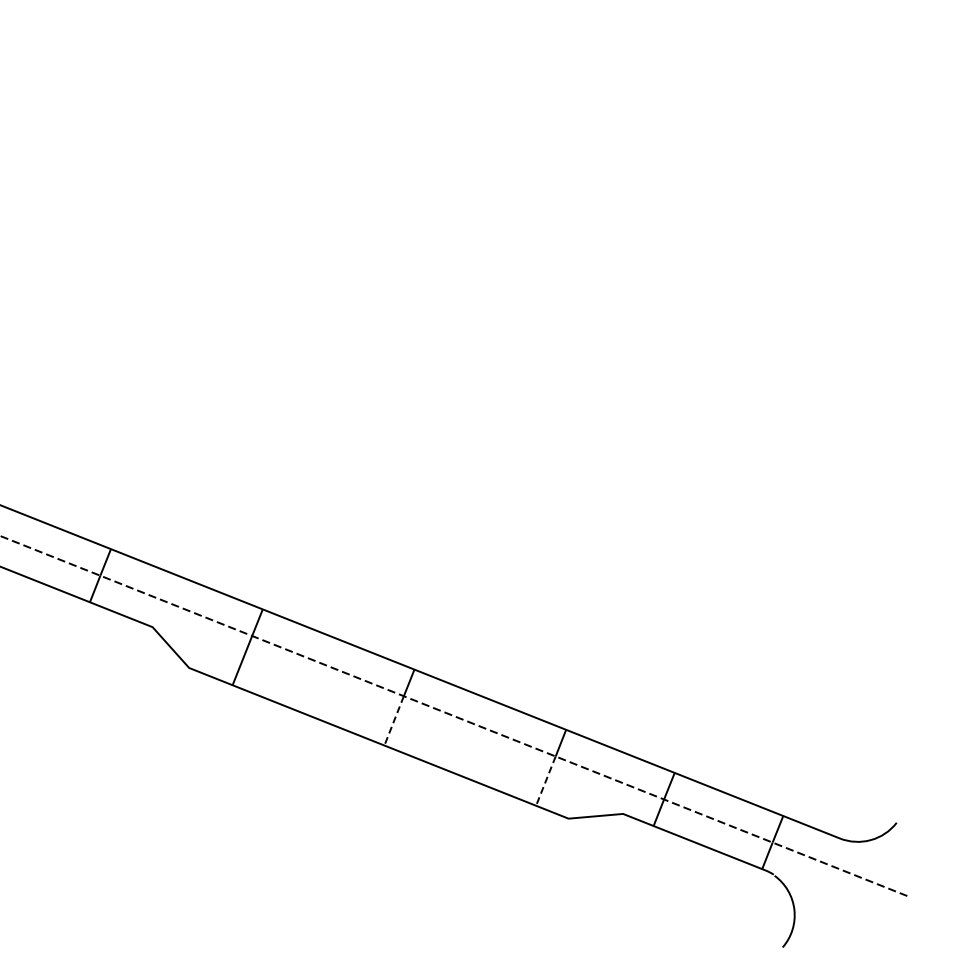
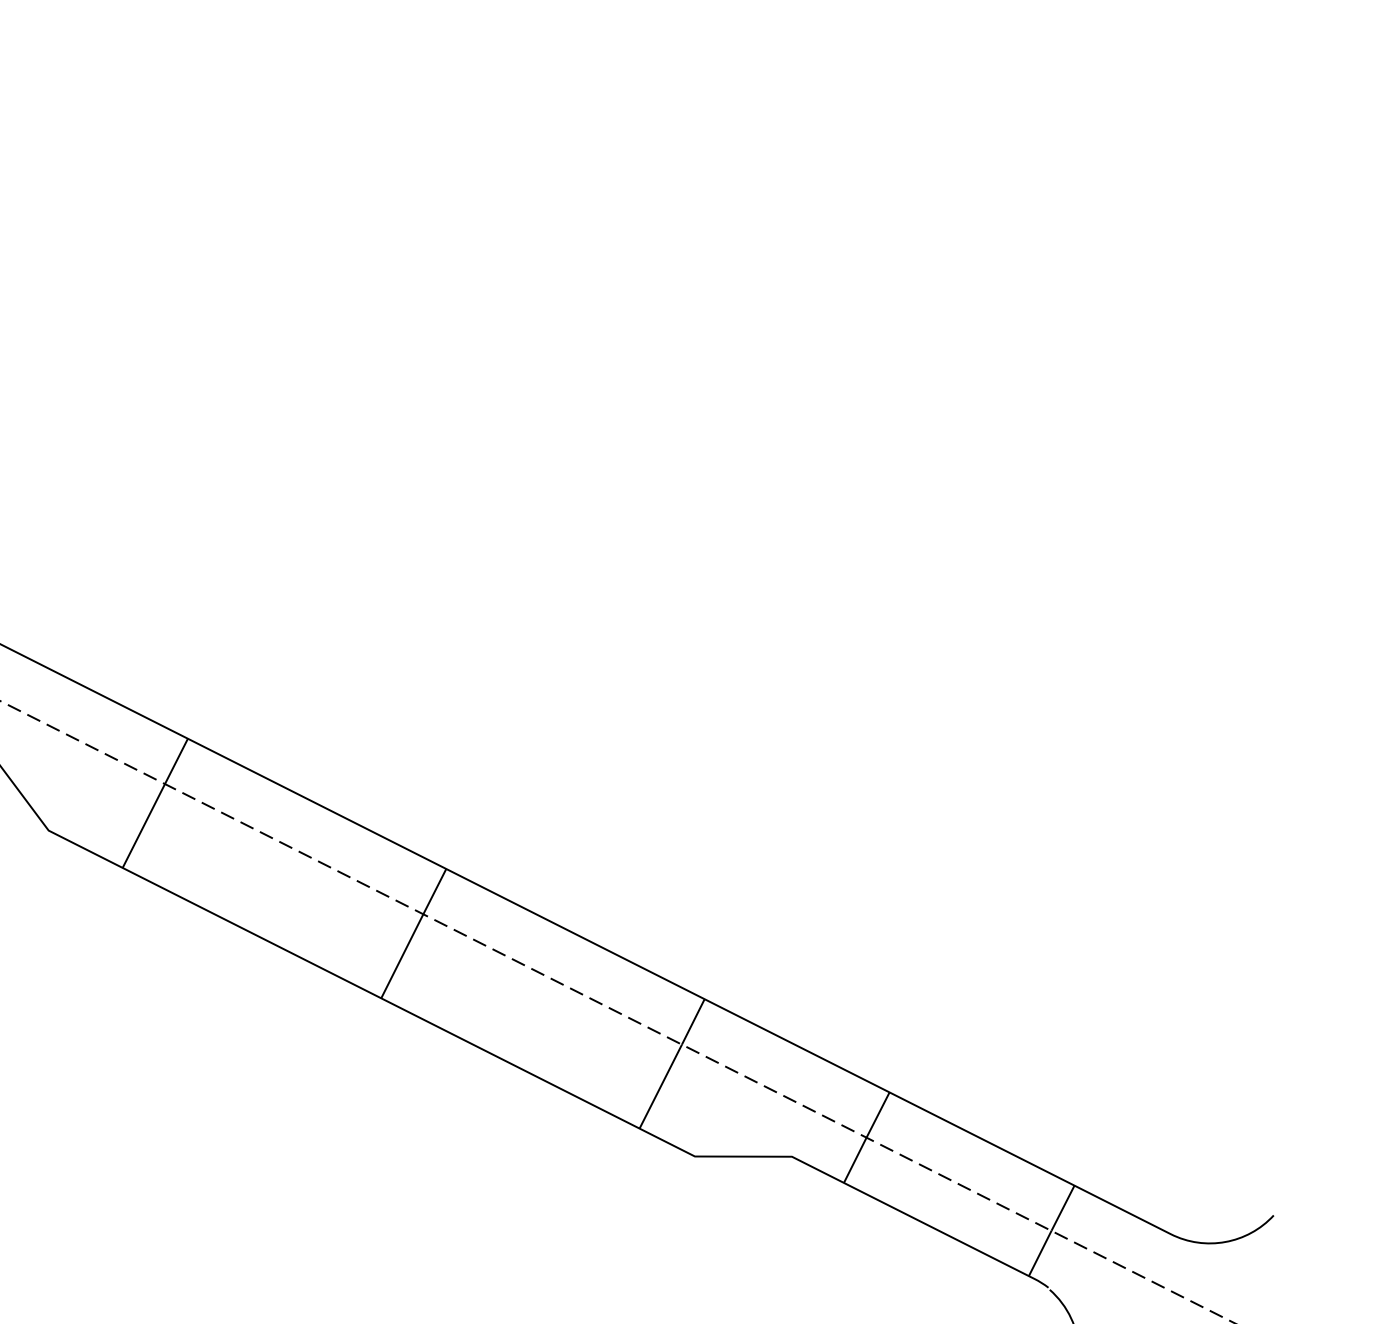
line: (393, 721) -> (401, 957), dashed -> solid
line: (545, 781) -> (660, 1087), dashed -> solid

